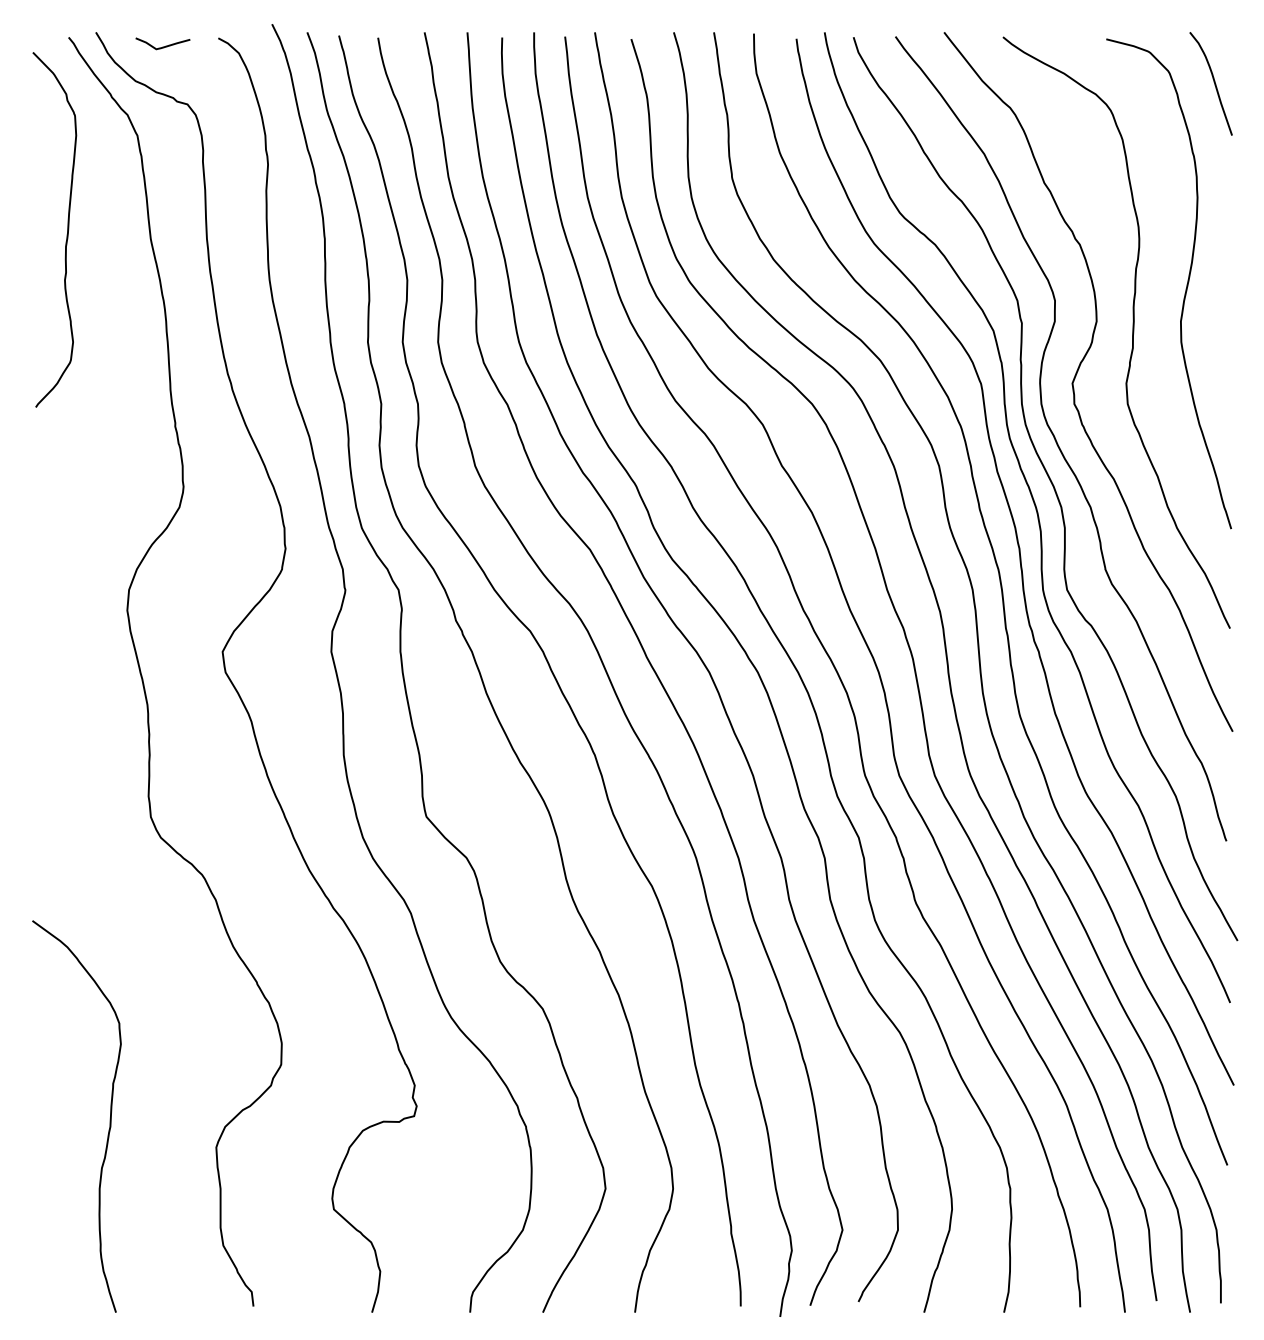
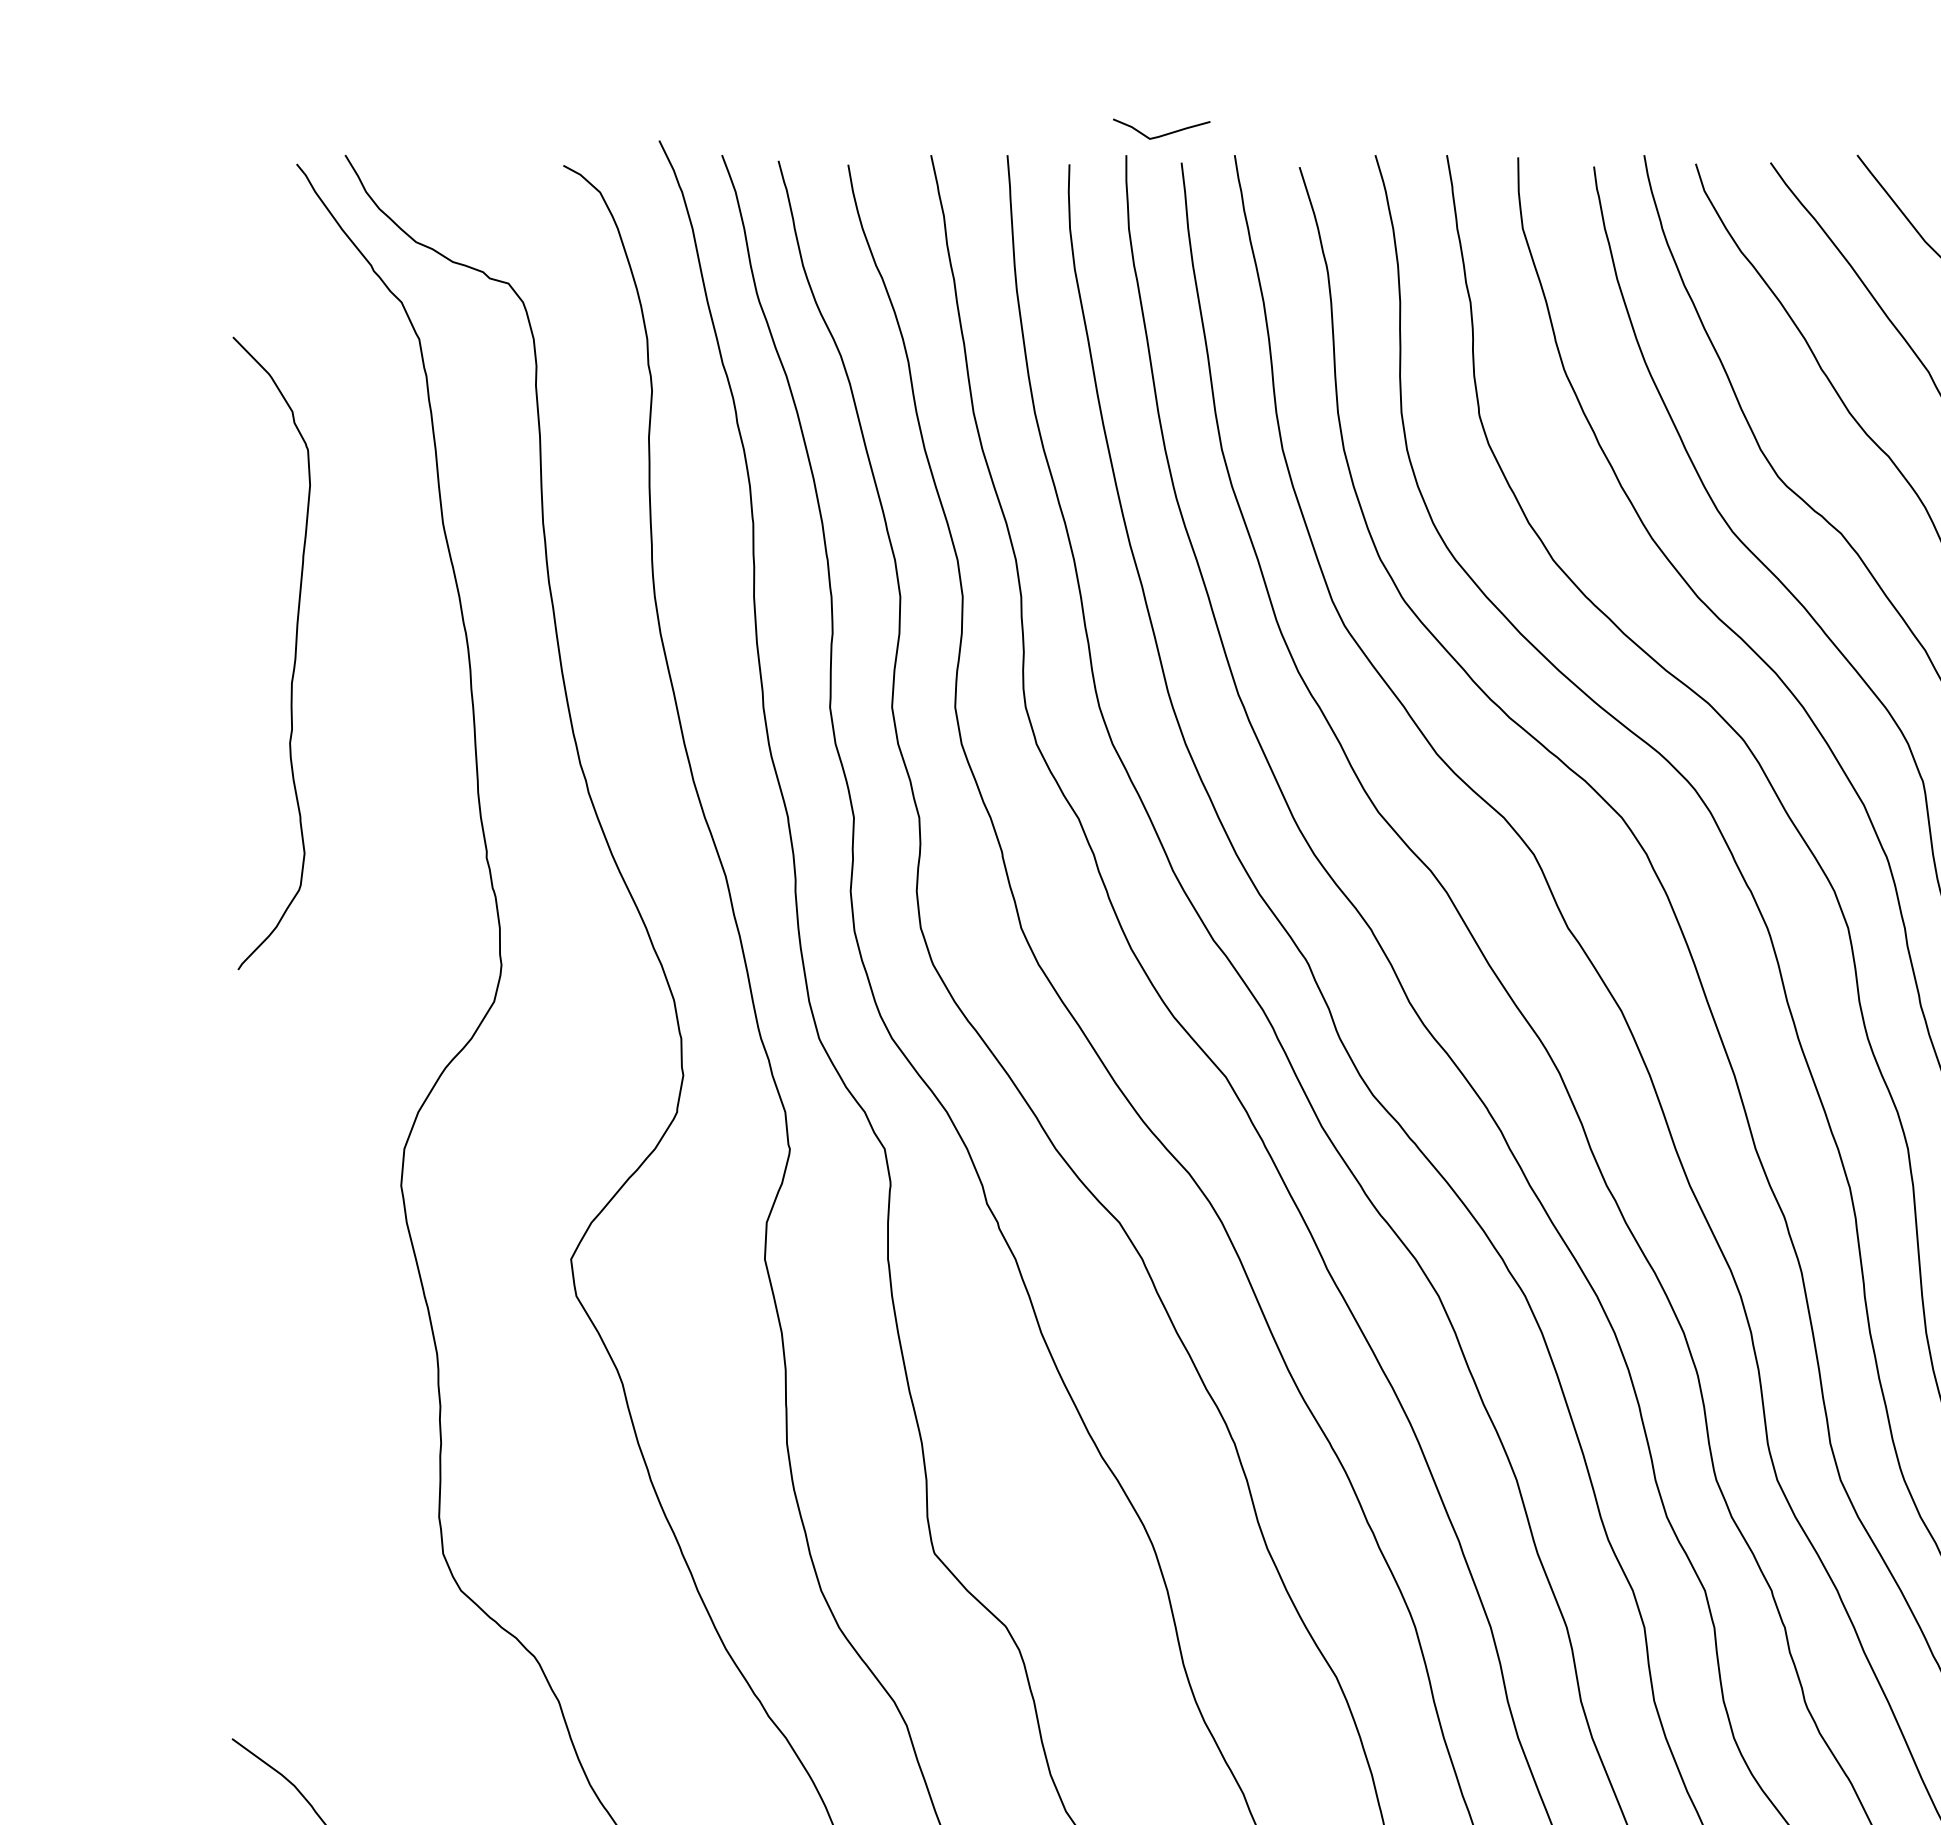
curve: (162, 46) -> (1160, 133), moved
curve: (67, 229) -> (294, 652), moved

